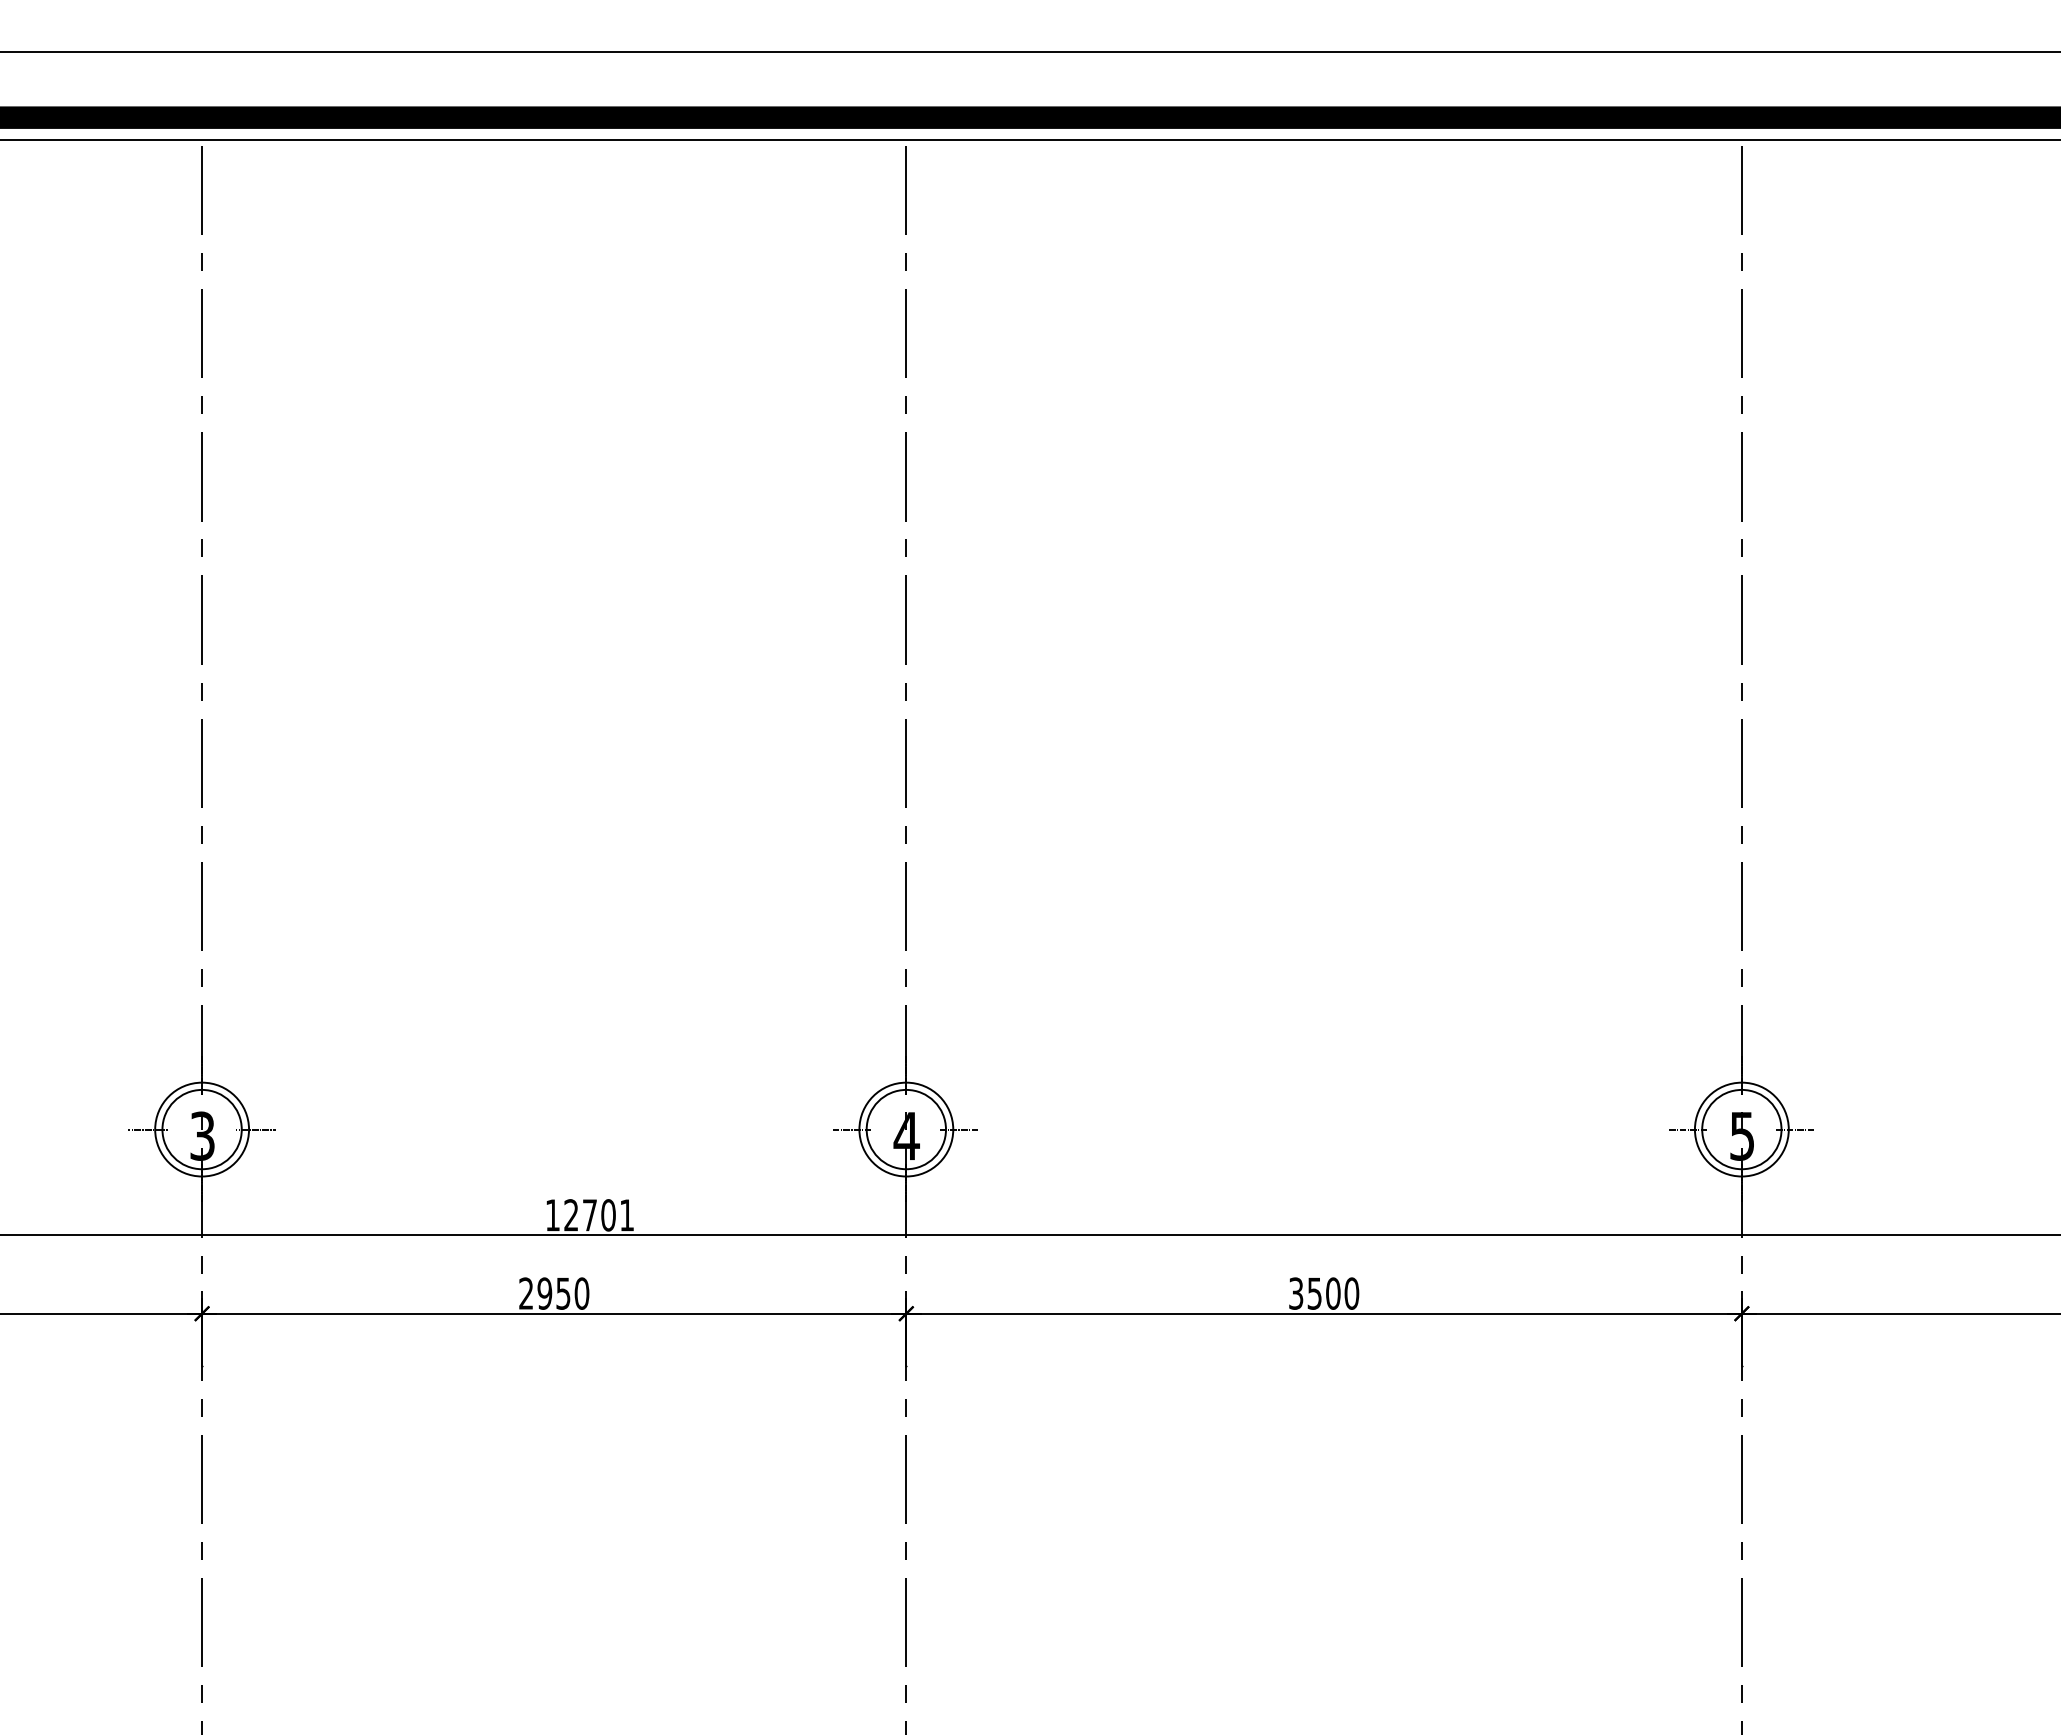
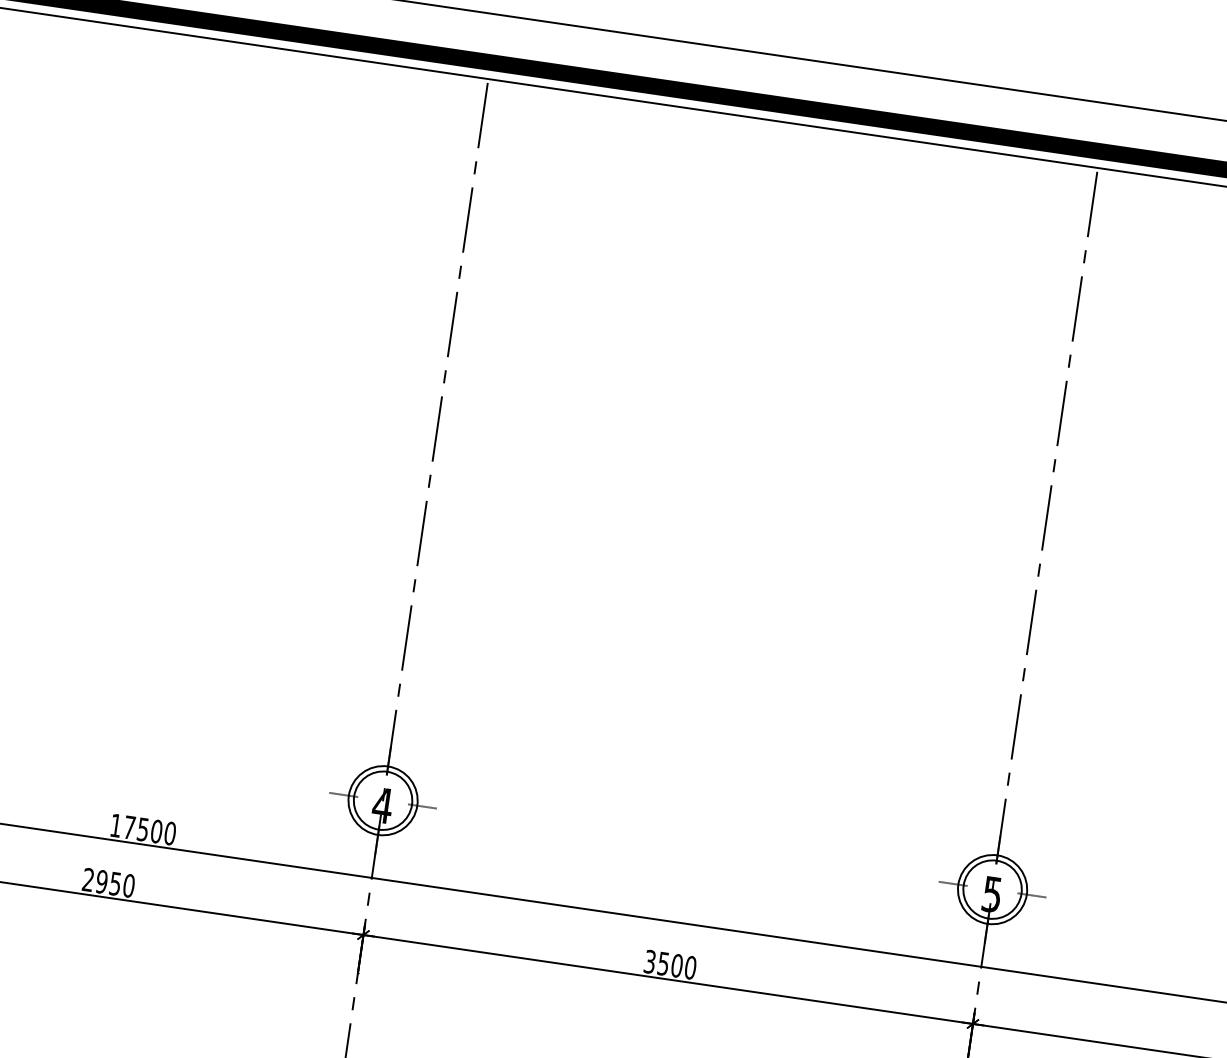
text: (599, 1215) -> (150, 830), 12701 -> 17500

